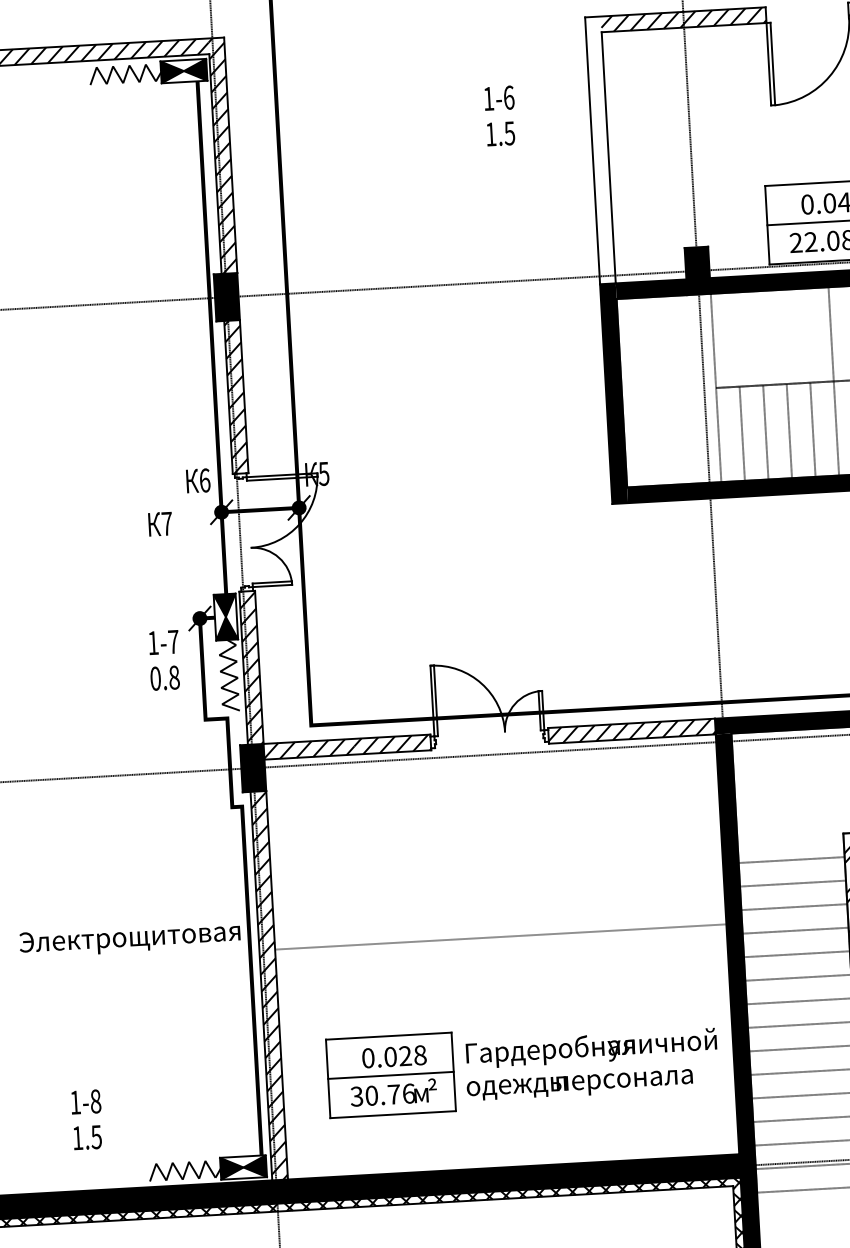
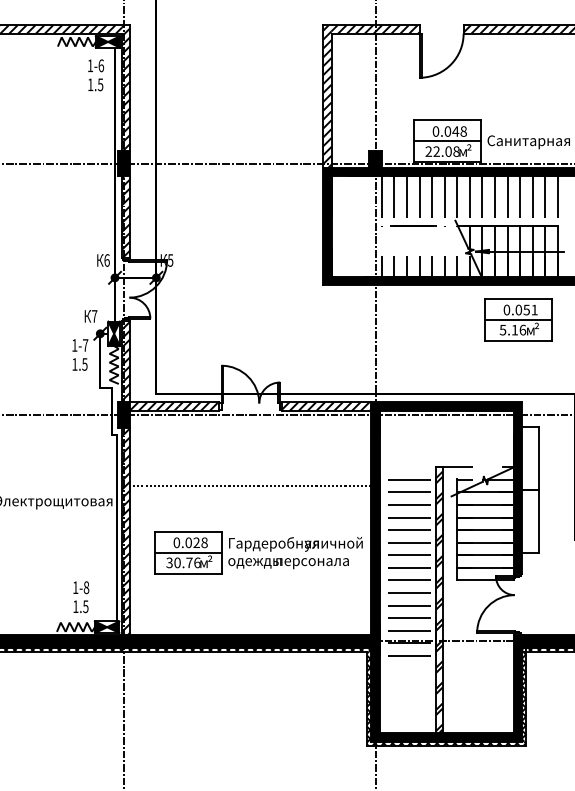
text: (501, 116) -> (96, 75), moved
hatch: (600, 150) -> (327, 96), added
line: (808, 335) -> (432, 201), added
line: (784, 337) -> (419, 201), added
line: (759, 338) -> (406, 201), added
line: (737, 339) -> (394, 201), added
text: (159, 524) -> (90, 316), moved
text: (164, 678) -> (79, 364), 0.8 -> 1.5
line: (500, 937) -> (250, 486), moved
part: (522, 1067) -> (258, 552), moved
text: (87, 1120) -> (81, 597), moved

